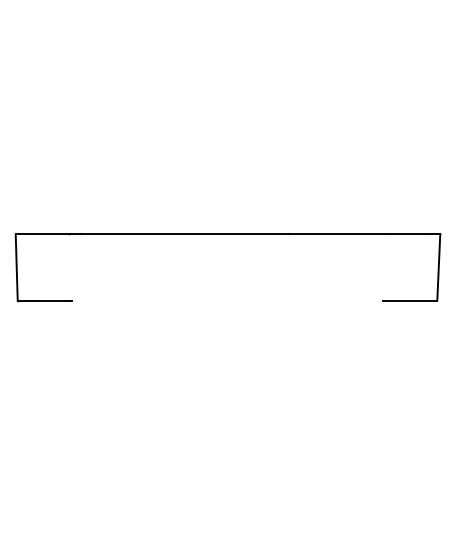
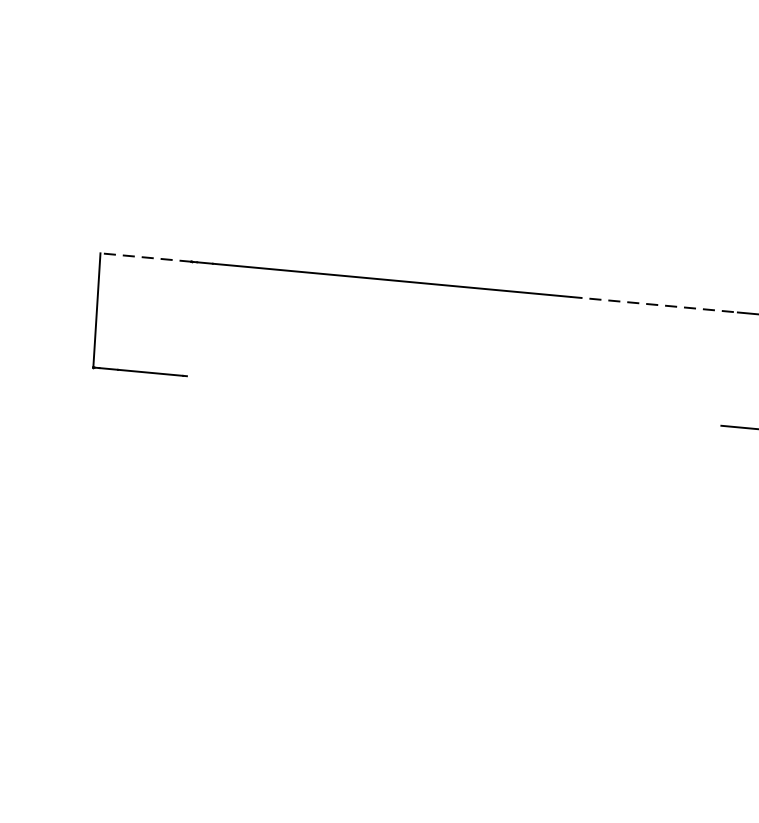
line: (41, 234) -> (144, 257), solid -> dashed
line: (337, 234) -> (653, 304), solid -> dashed

